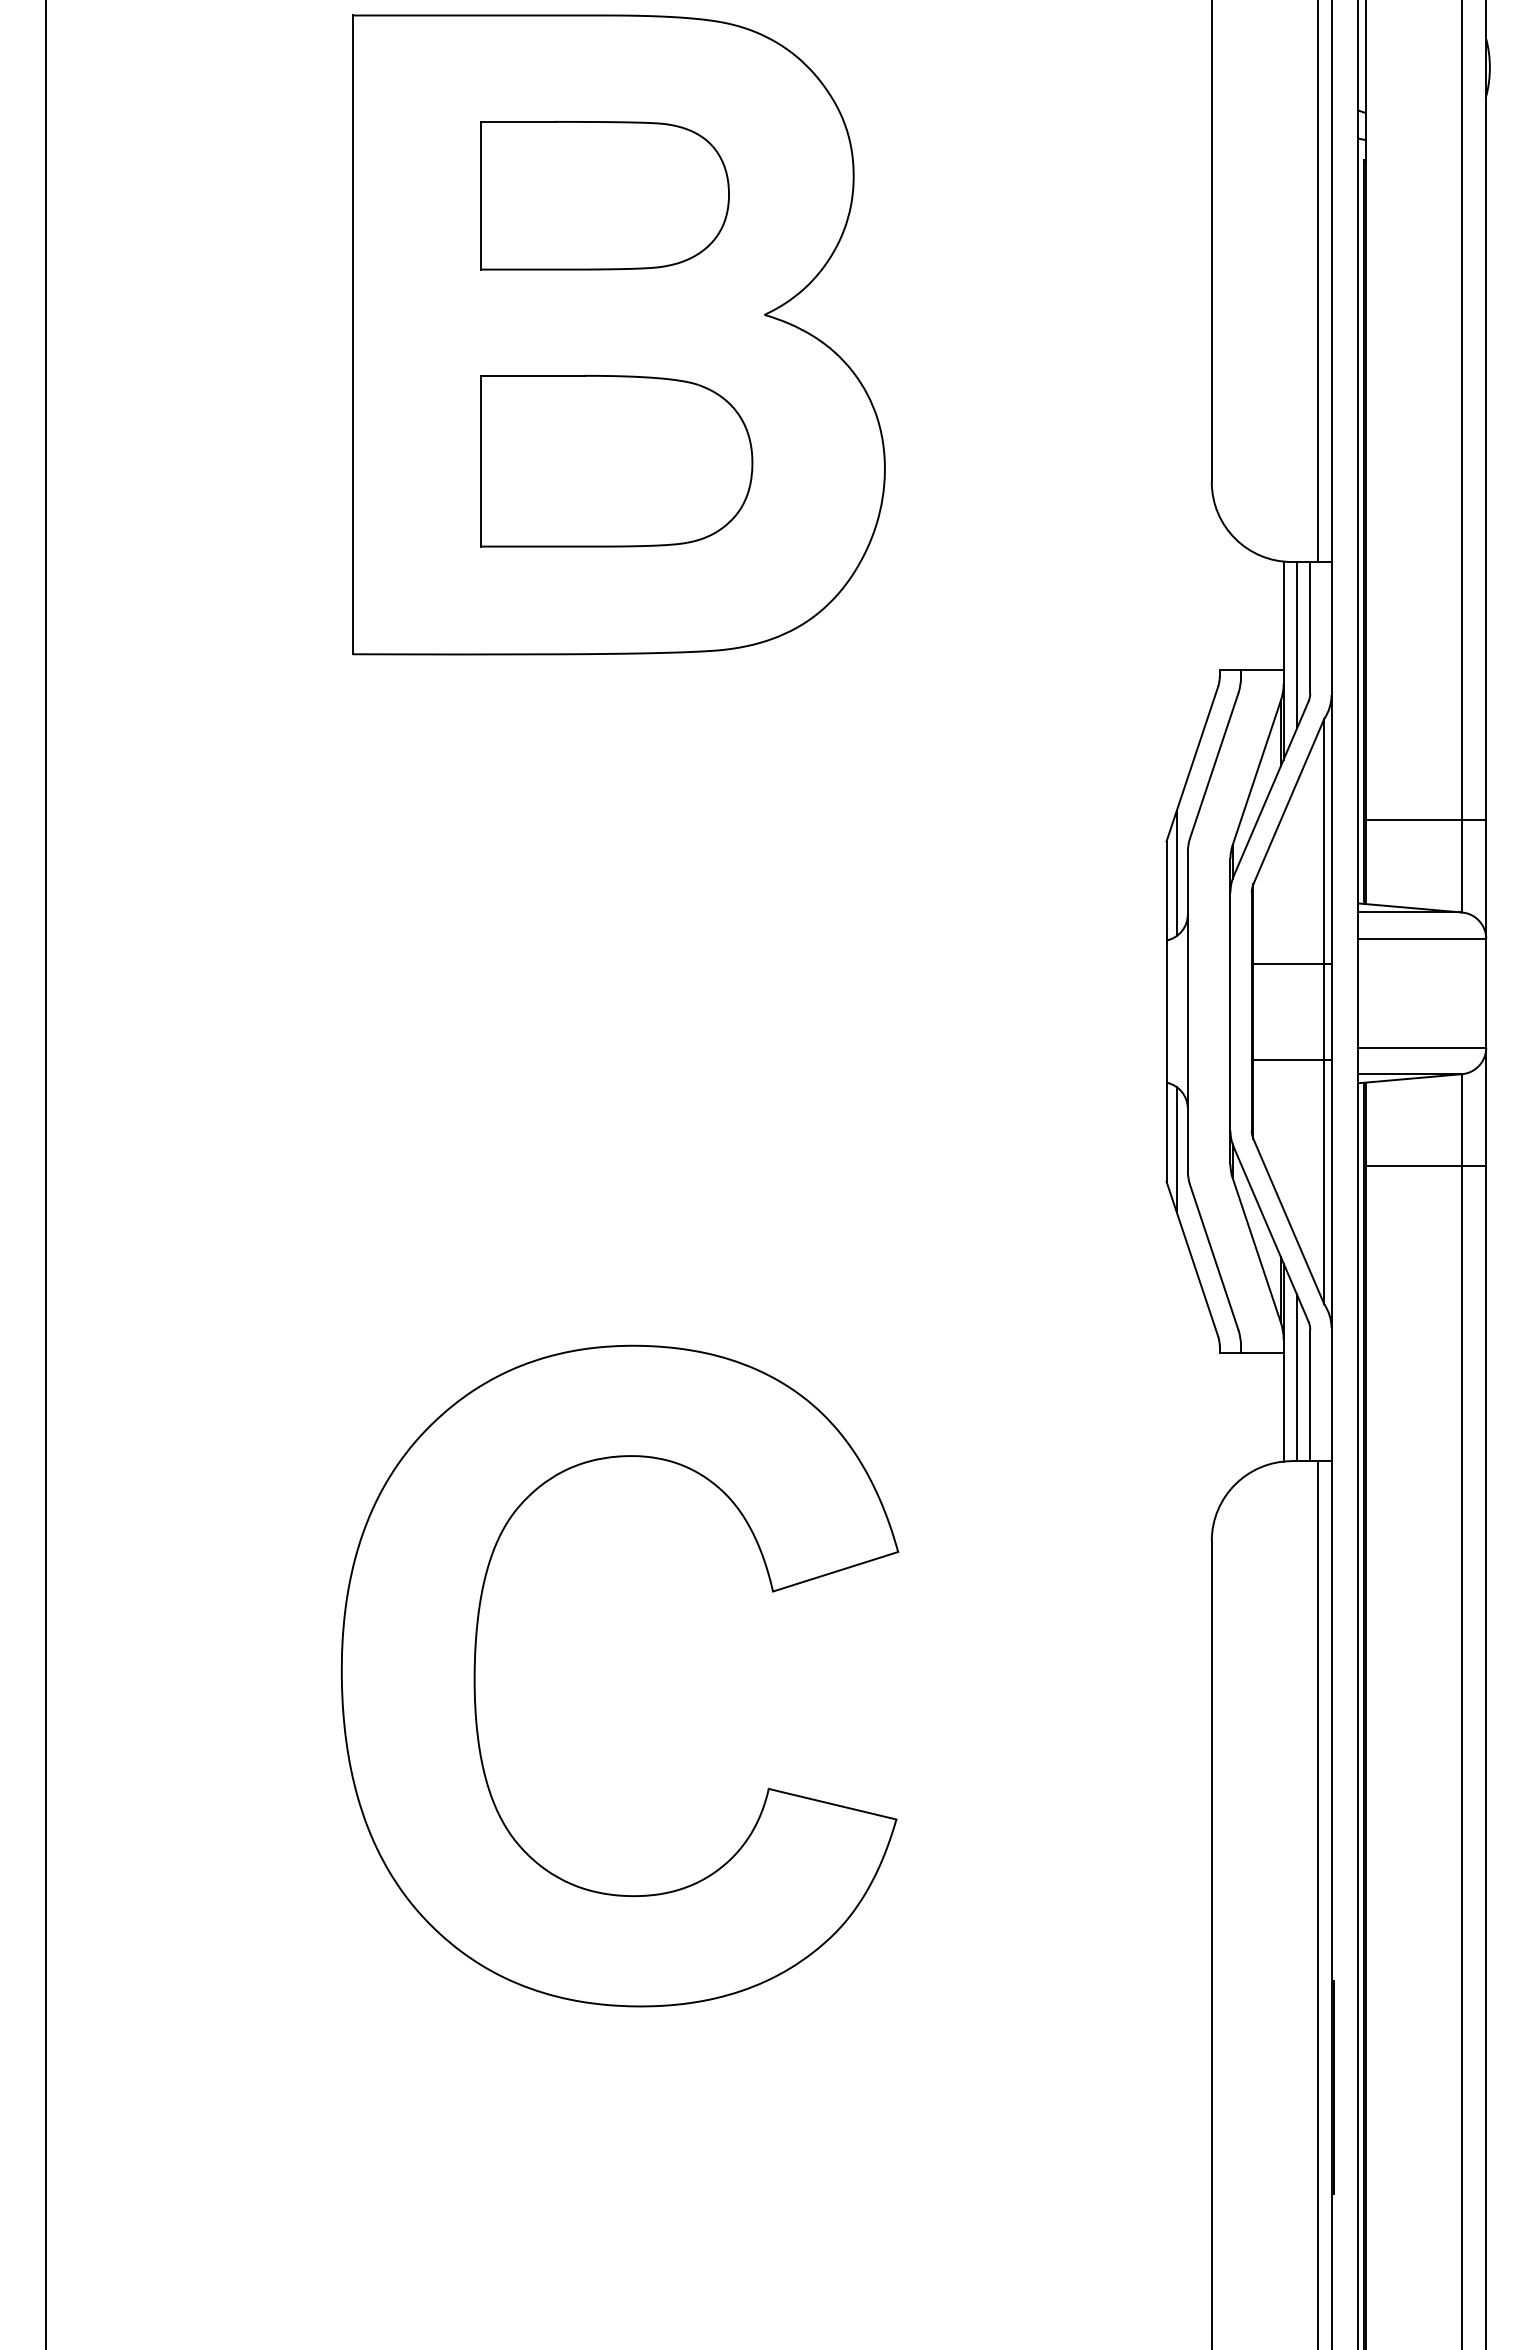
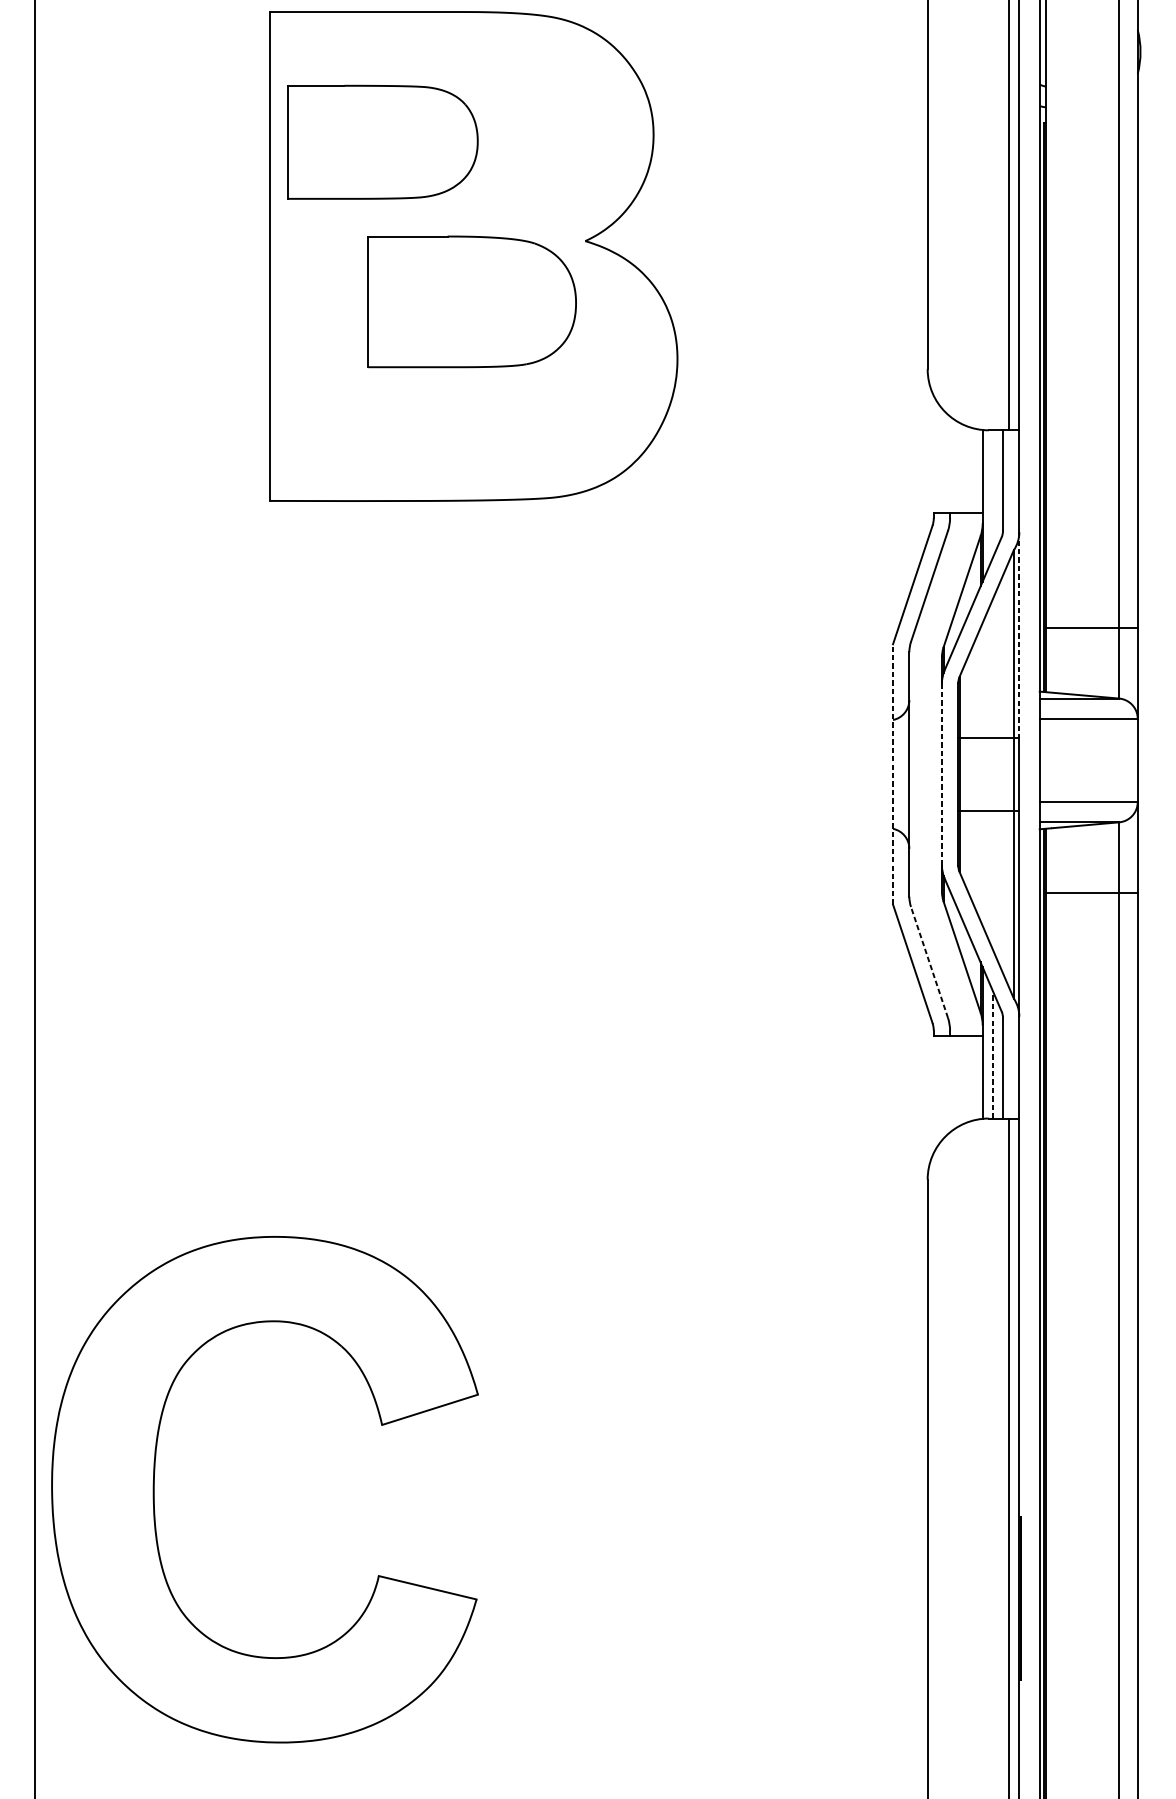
part: (604, 195) -> (382, 142), moved
part: (616, 460) -> (472, 301), moved
line: (1296, 644) -> (992, 493), removed
line: (1331, 829) -> (1019, 635), solid -> dashed
line: (1176, 873) -> (900, 668), removed
line: (1166, 1011) -> (893, 774), solid -> dashed
line: (1230, 1011) -> (941, 774), solid -> dashed
line: (1176, 1148) -> (900, 879), removed
line: (1214, 1256) -> (929, 961), solid -> dashed
line: (1296, 1377) -> (992, 1054), solid -> dashed
part: (475, 1675) -> (154, 1489), moved

